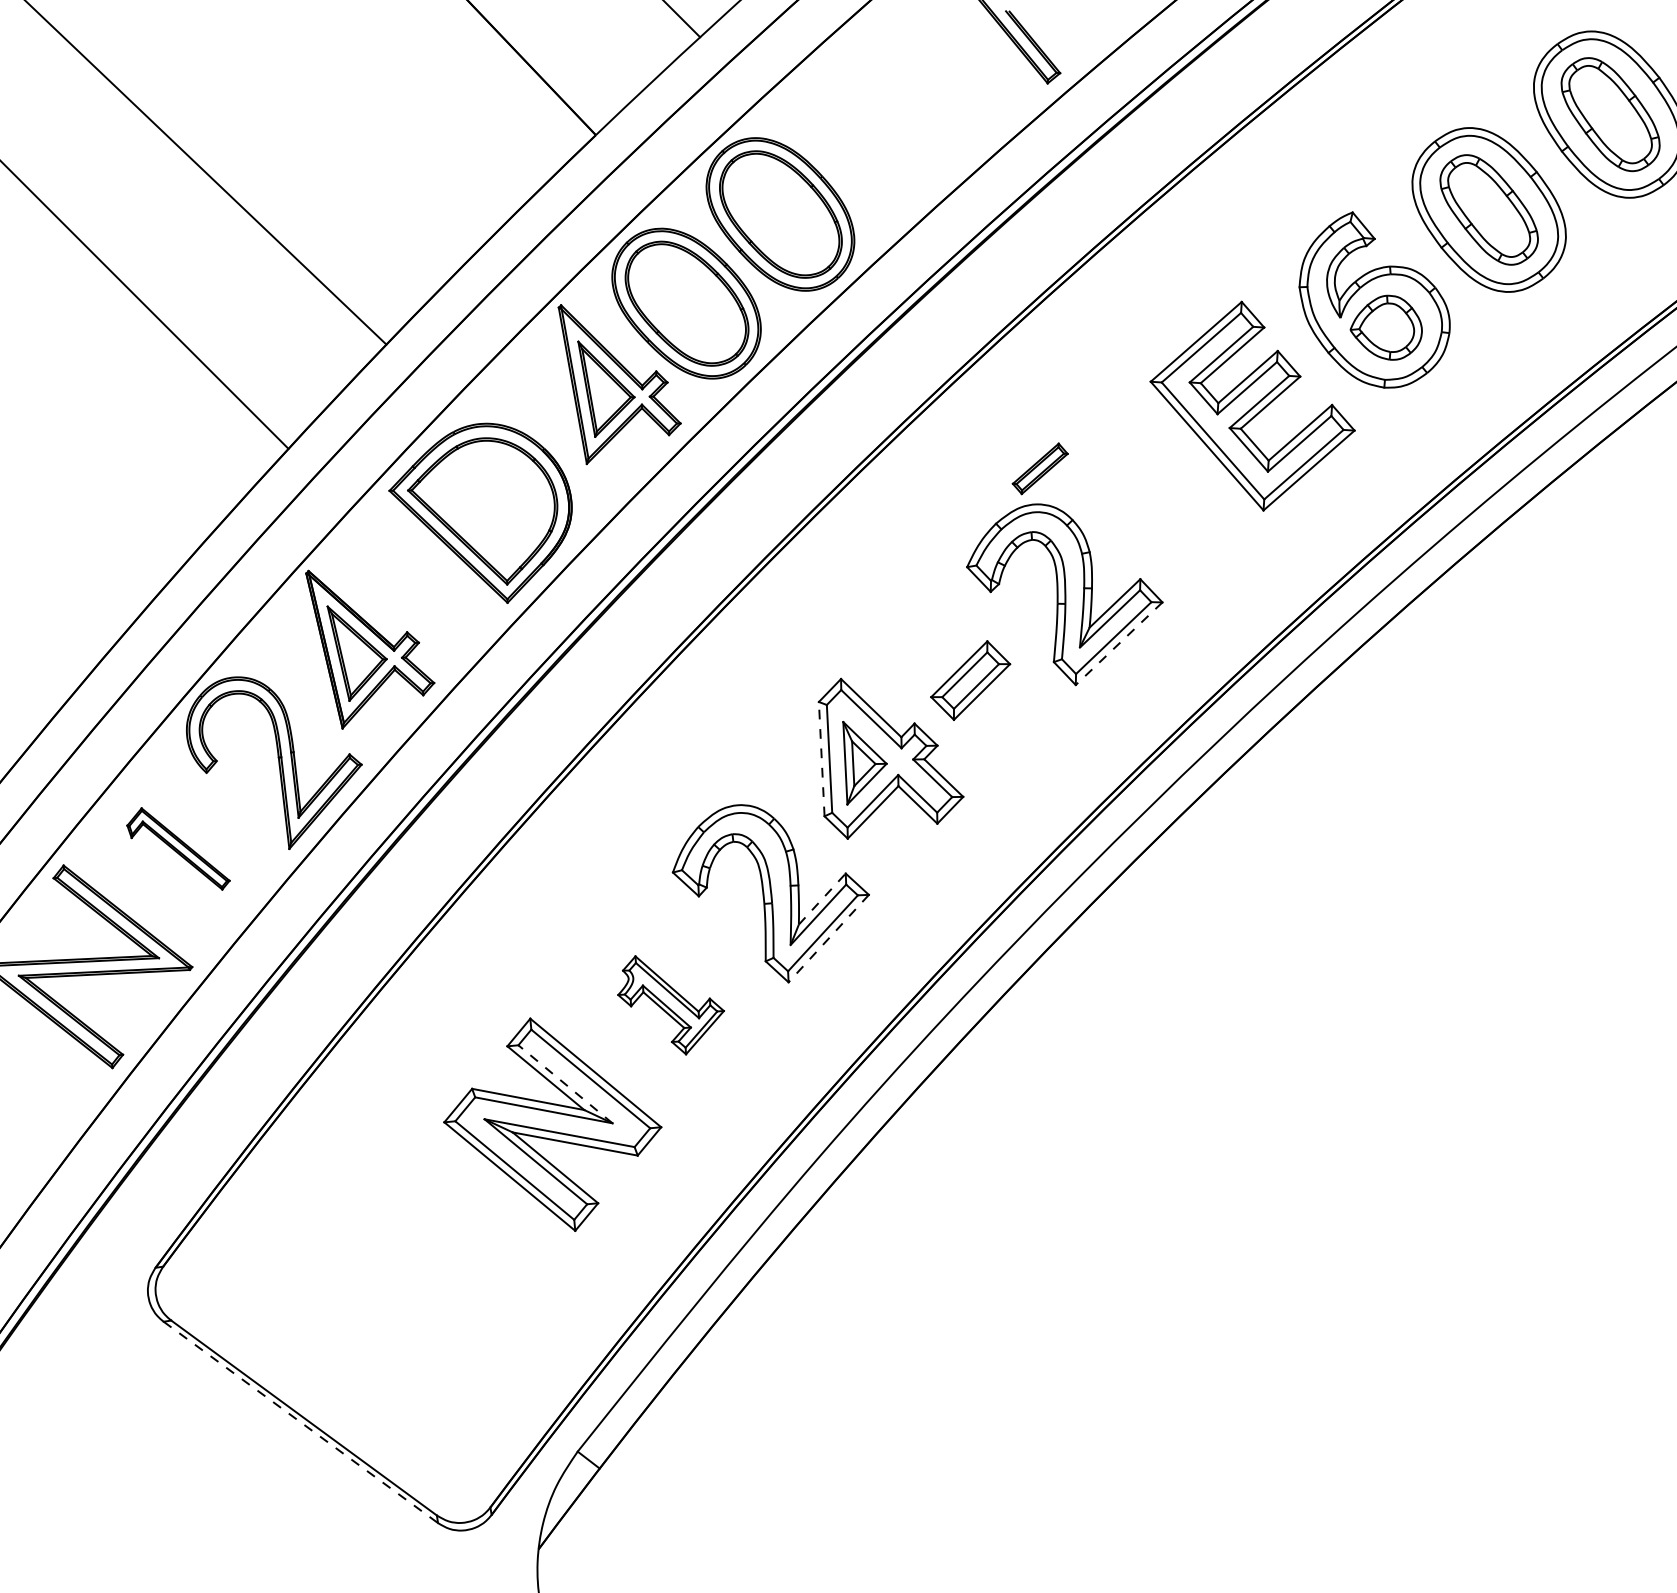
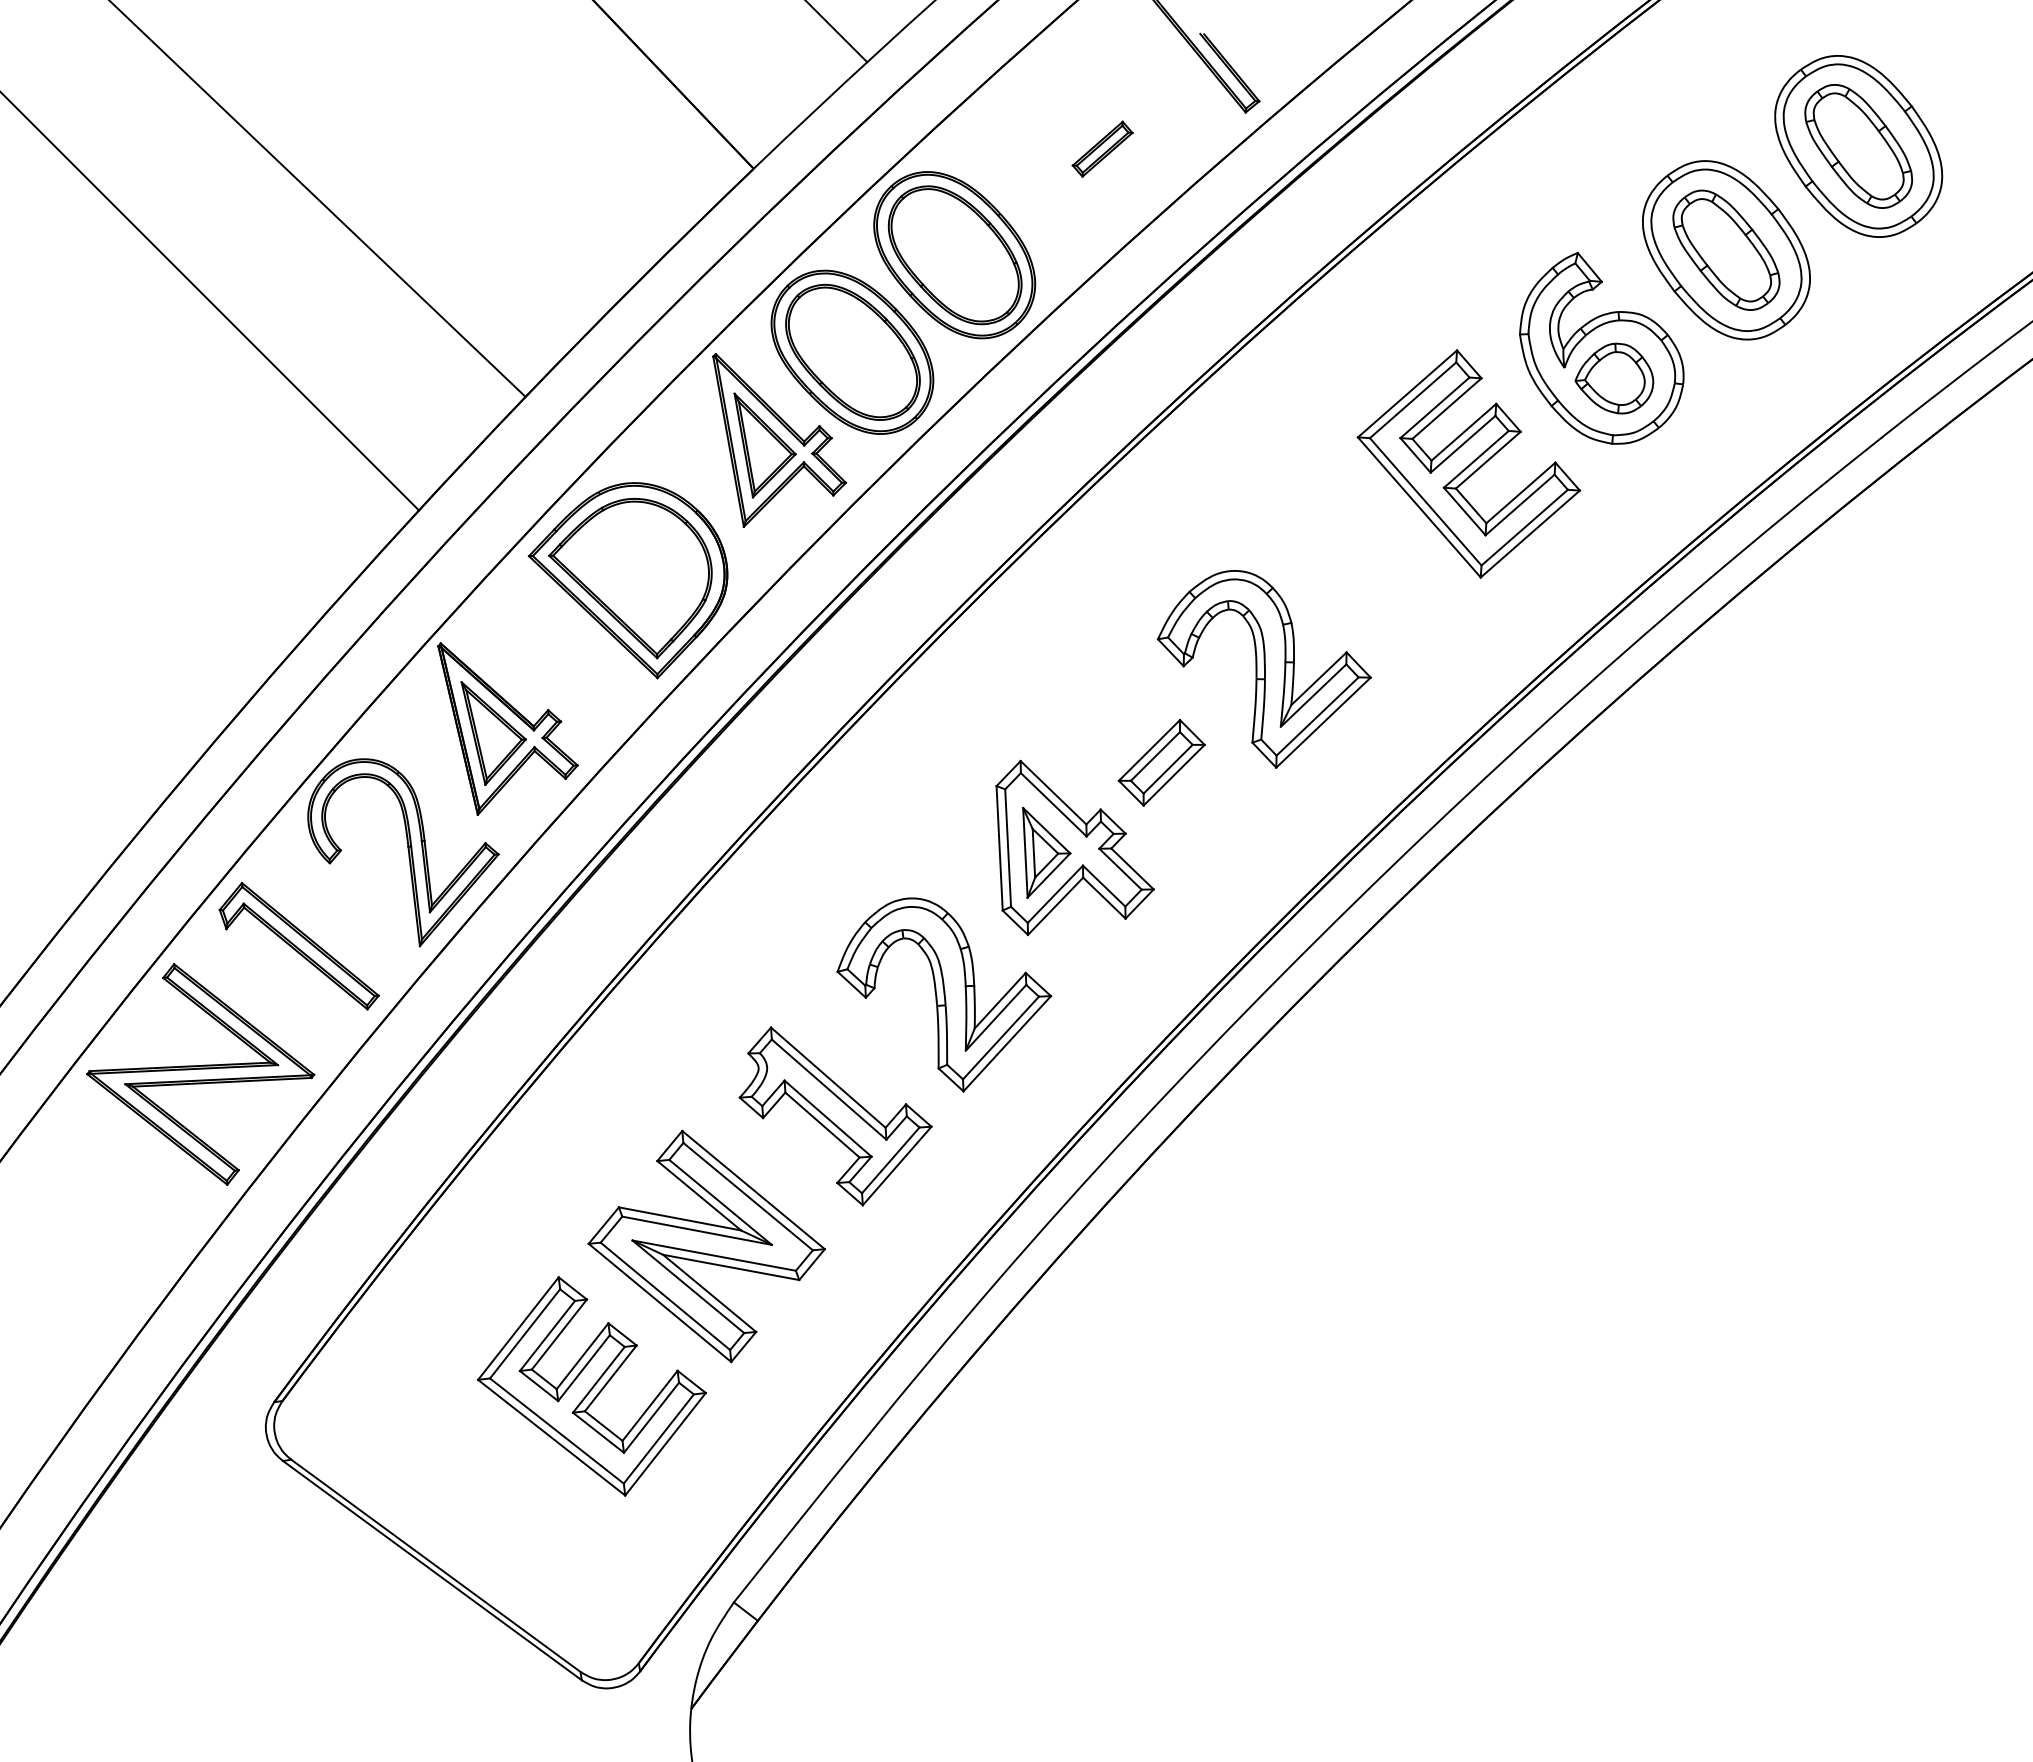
part: (1040, 468) -> (1102, 148), moved
line: (1119, 644) -> (1323, 723), dashed -> solid
line: (821, 758) -> (999, 847), dashed -> solid
part: (177, 848) -> (298, 945), size x1.43
line: (822, 898) -> (1000, 1000), dashed -> solid
line: (828, 938) -> (1007, 1043), dashed -> solid
part: (671, 1005) -> (835, 1116), size x1.67
line: (565, 1084) -> (720, 1202), dashed -> solid
part: (446, 1253) -> (591, 1386), added
line: (300, 1422) -> (432, 1570), dashed -> solid

